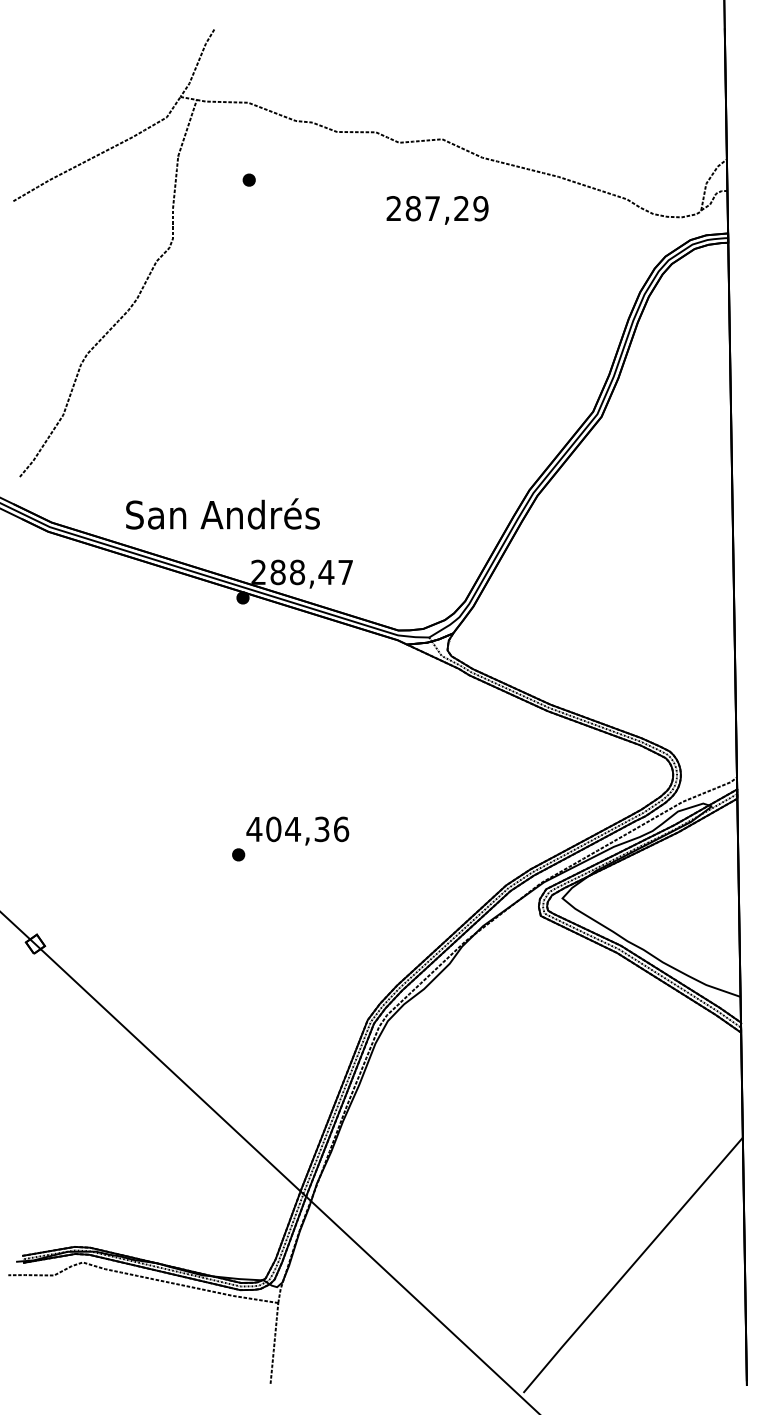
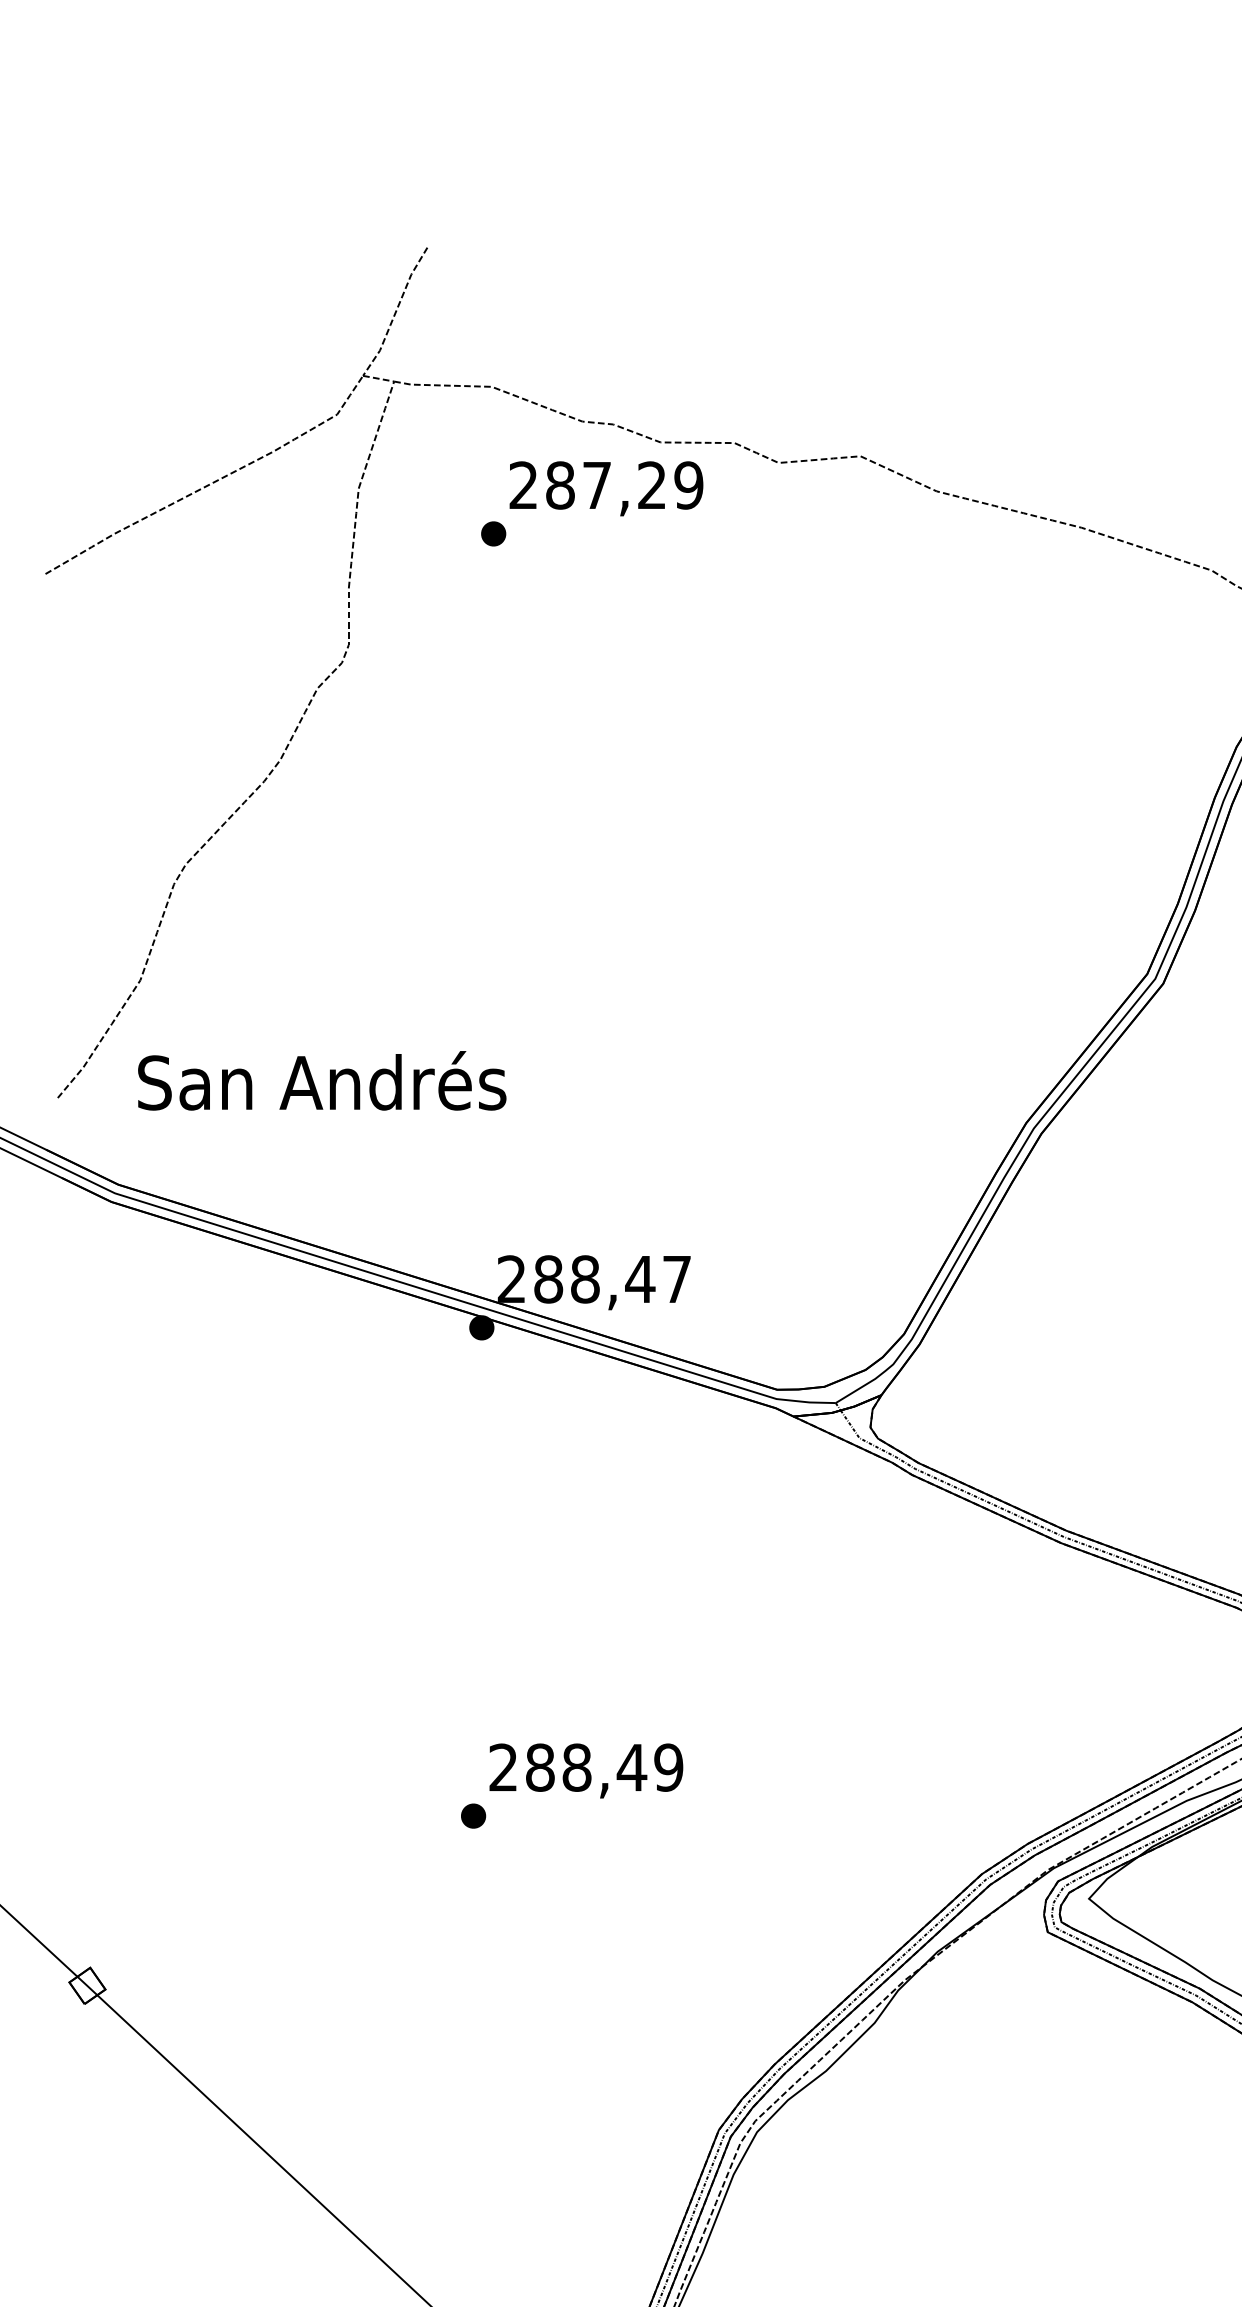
text: (437, 210) -> (606, 488), moved
text: (222, 513) -> (321, 1079), moved
text: (297, 829) -> (585, 1767), 404,36 -> 288,49

